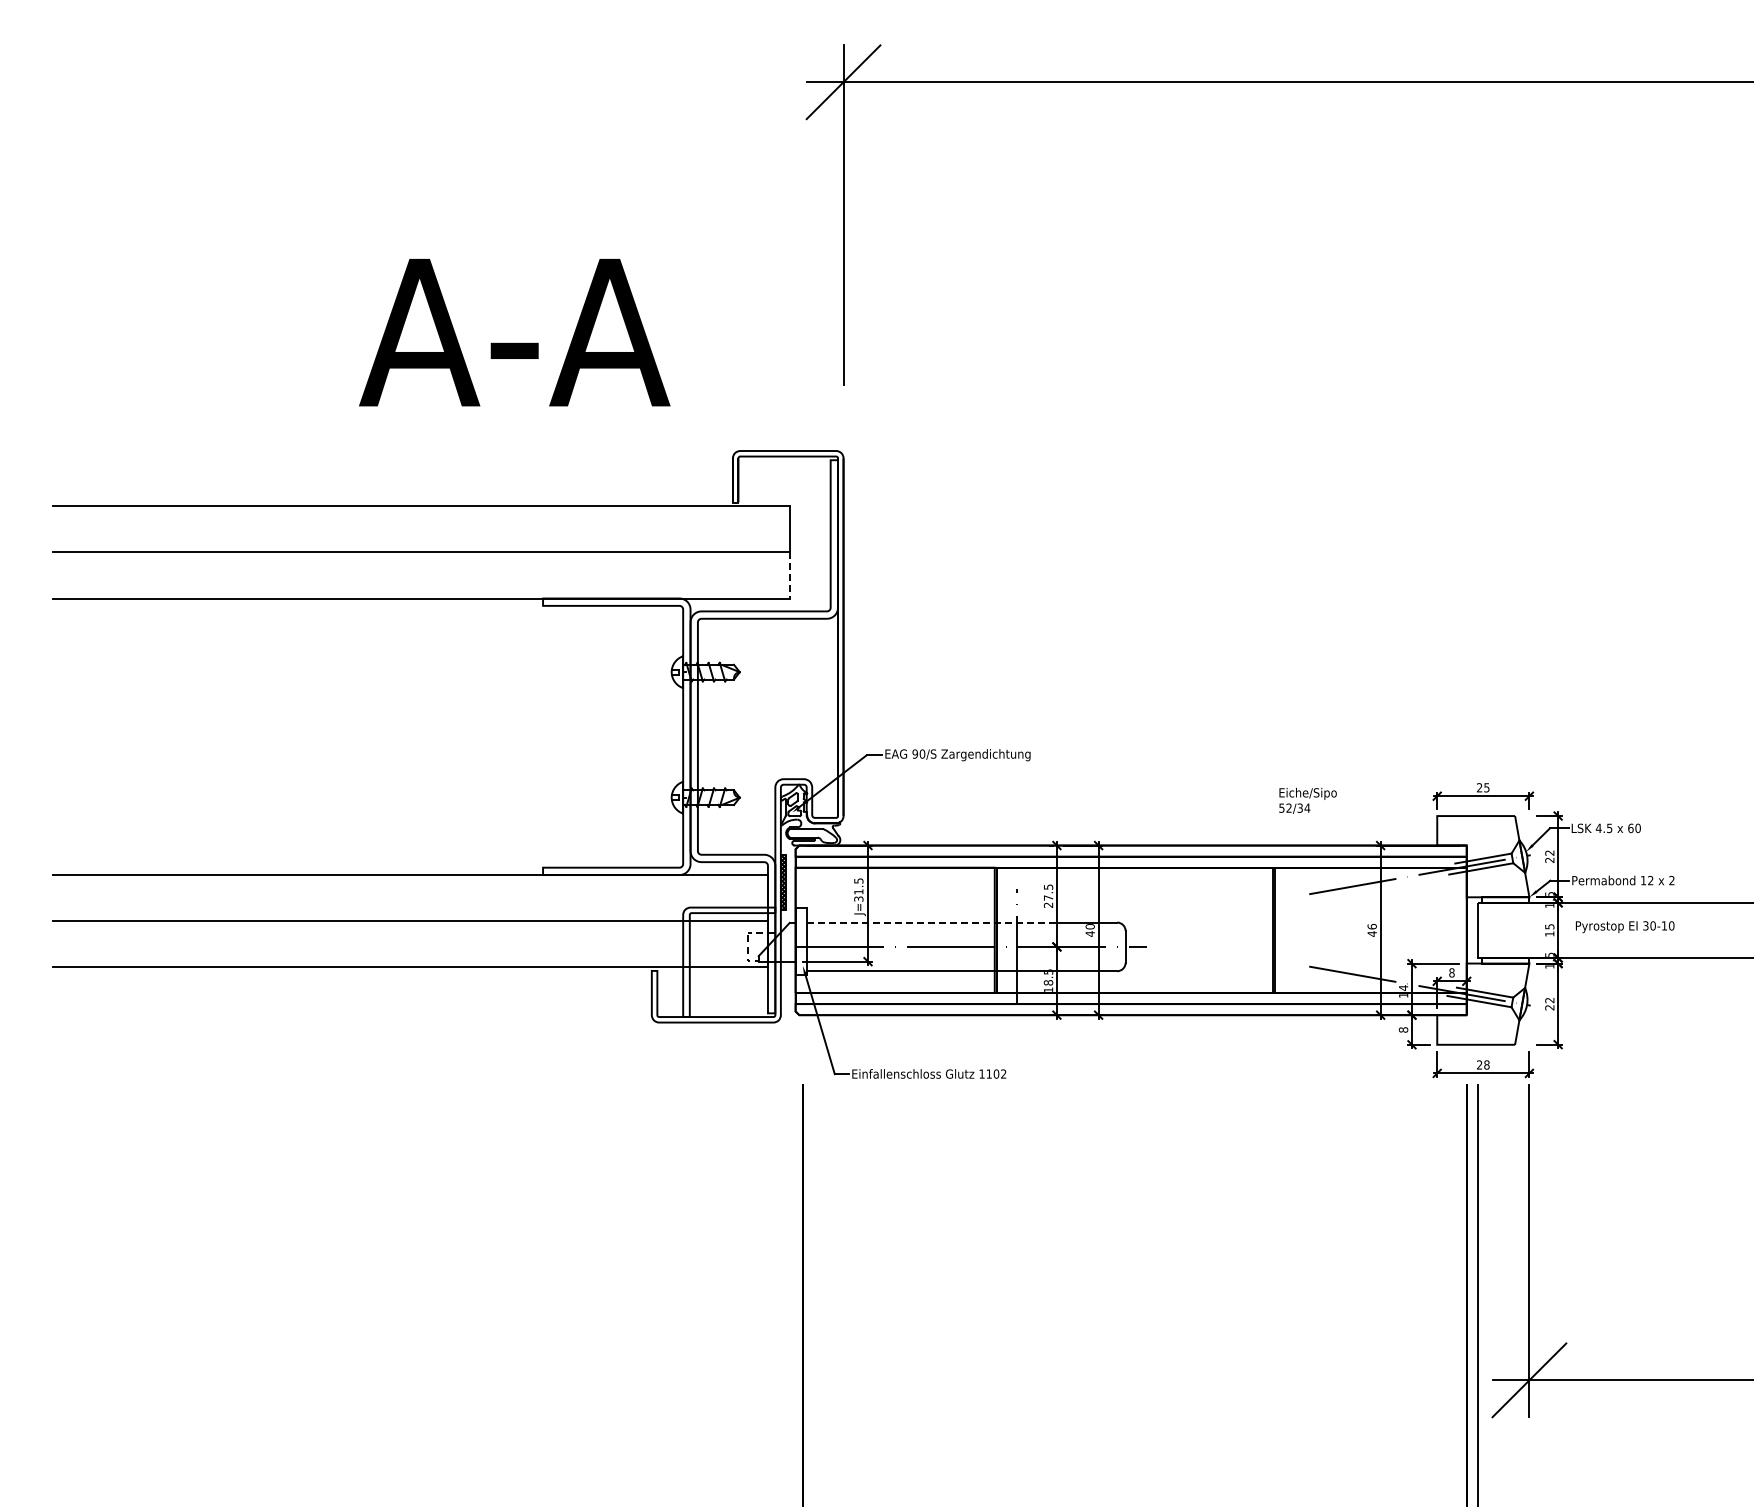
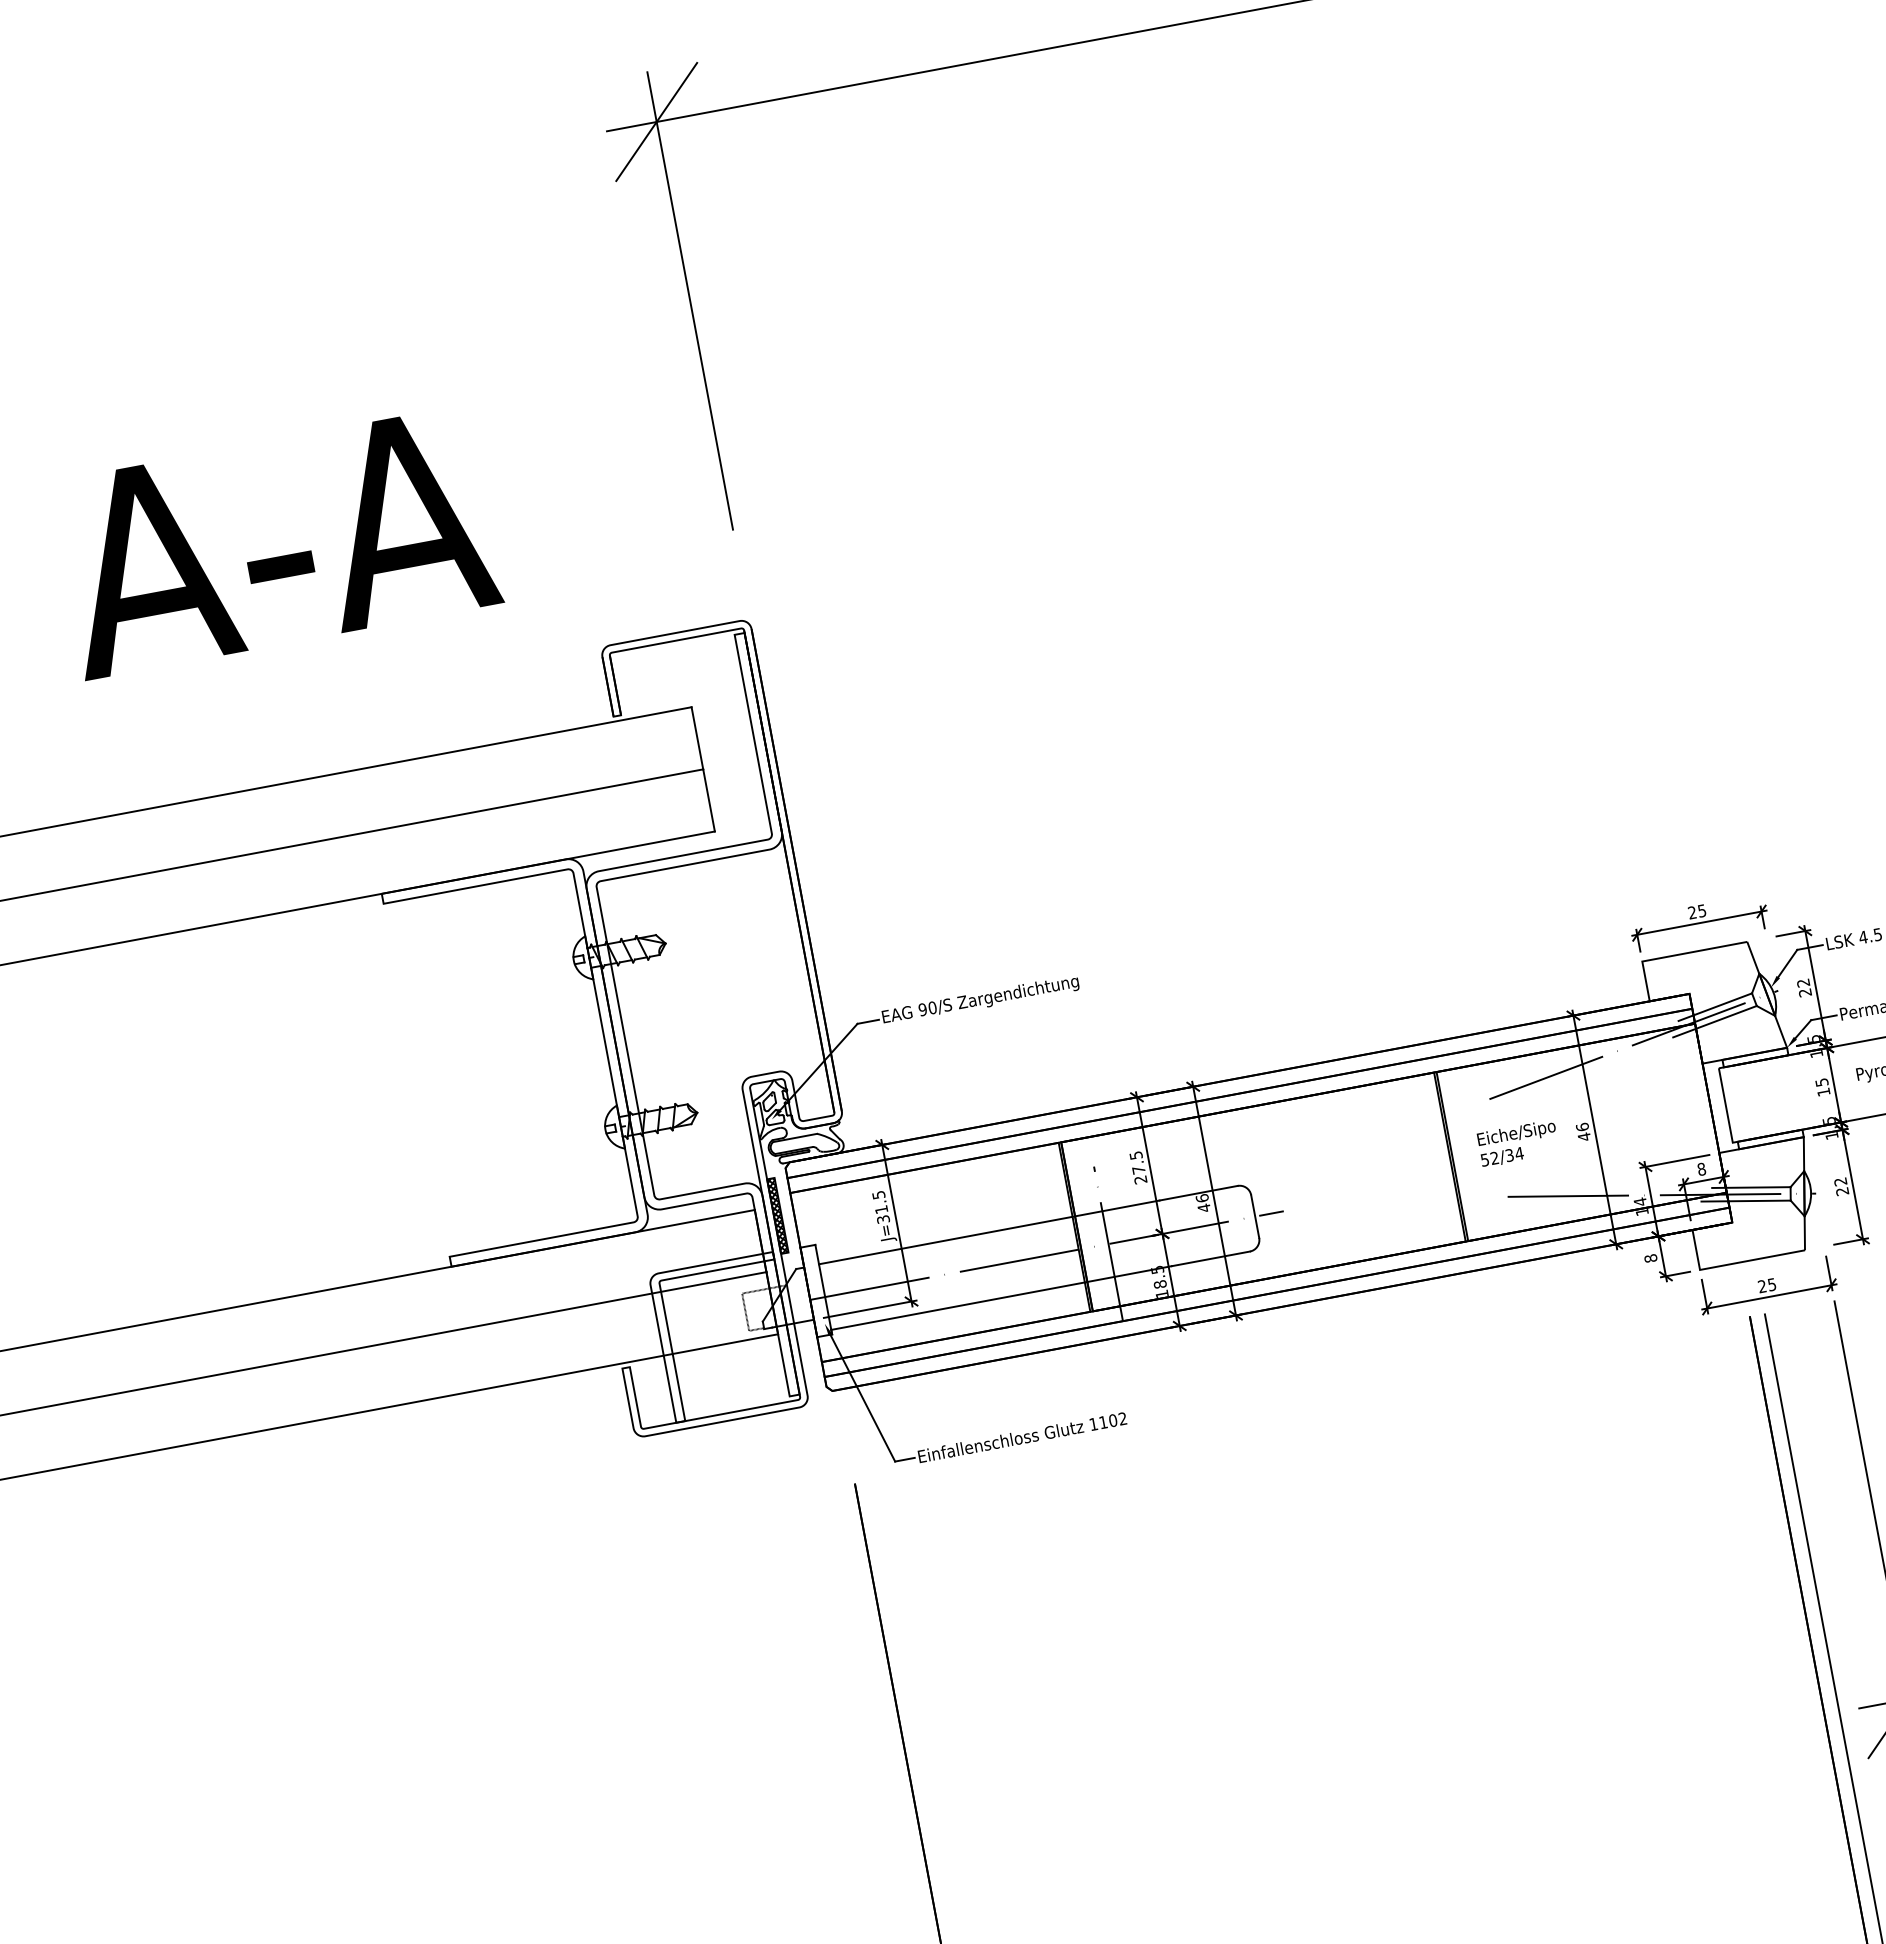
line: (790, 575) -> (709, 800), dashed -> solid
text: (1307, 800) -> (1517, 1143), moved
line: (933, 922) -> (989, 1232), dashed -> solid
text: (1089, 926) -> (1201, 1198), 40 -> 46
text: (1486, 1064) -> (1771, 1284), 28 -> 25

